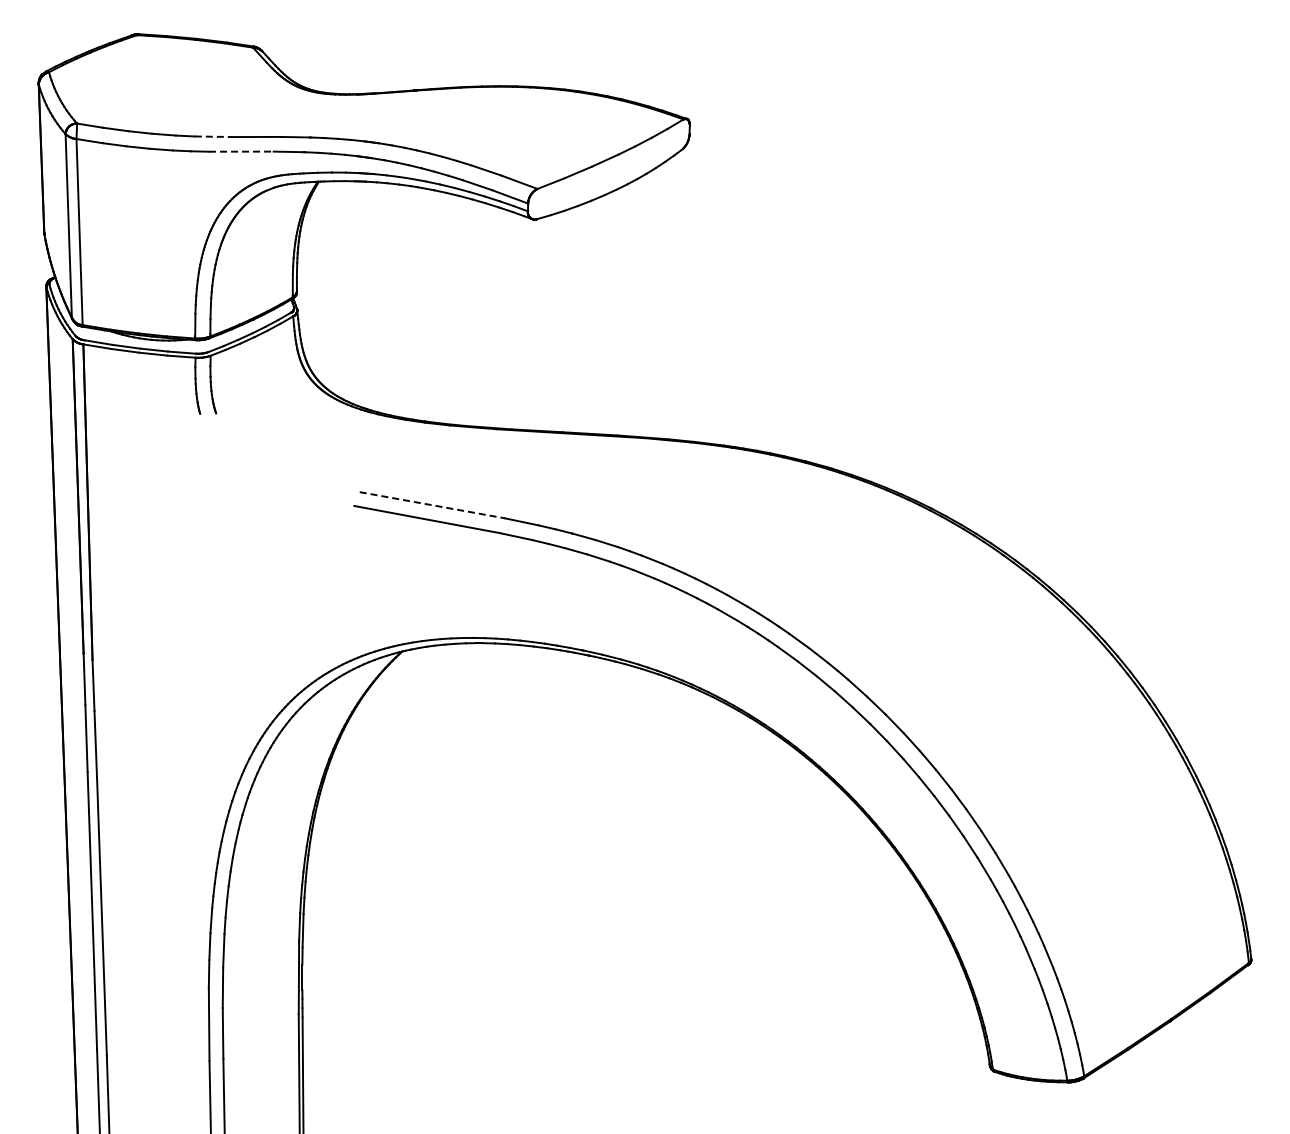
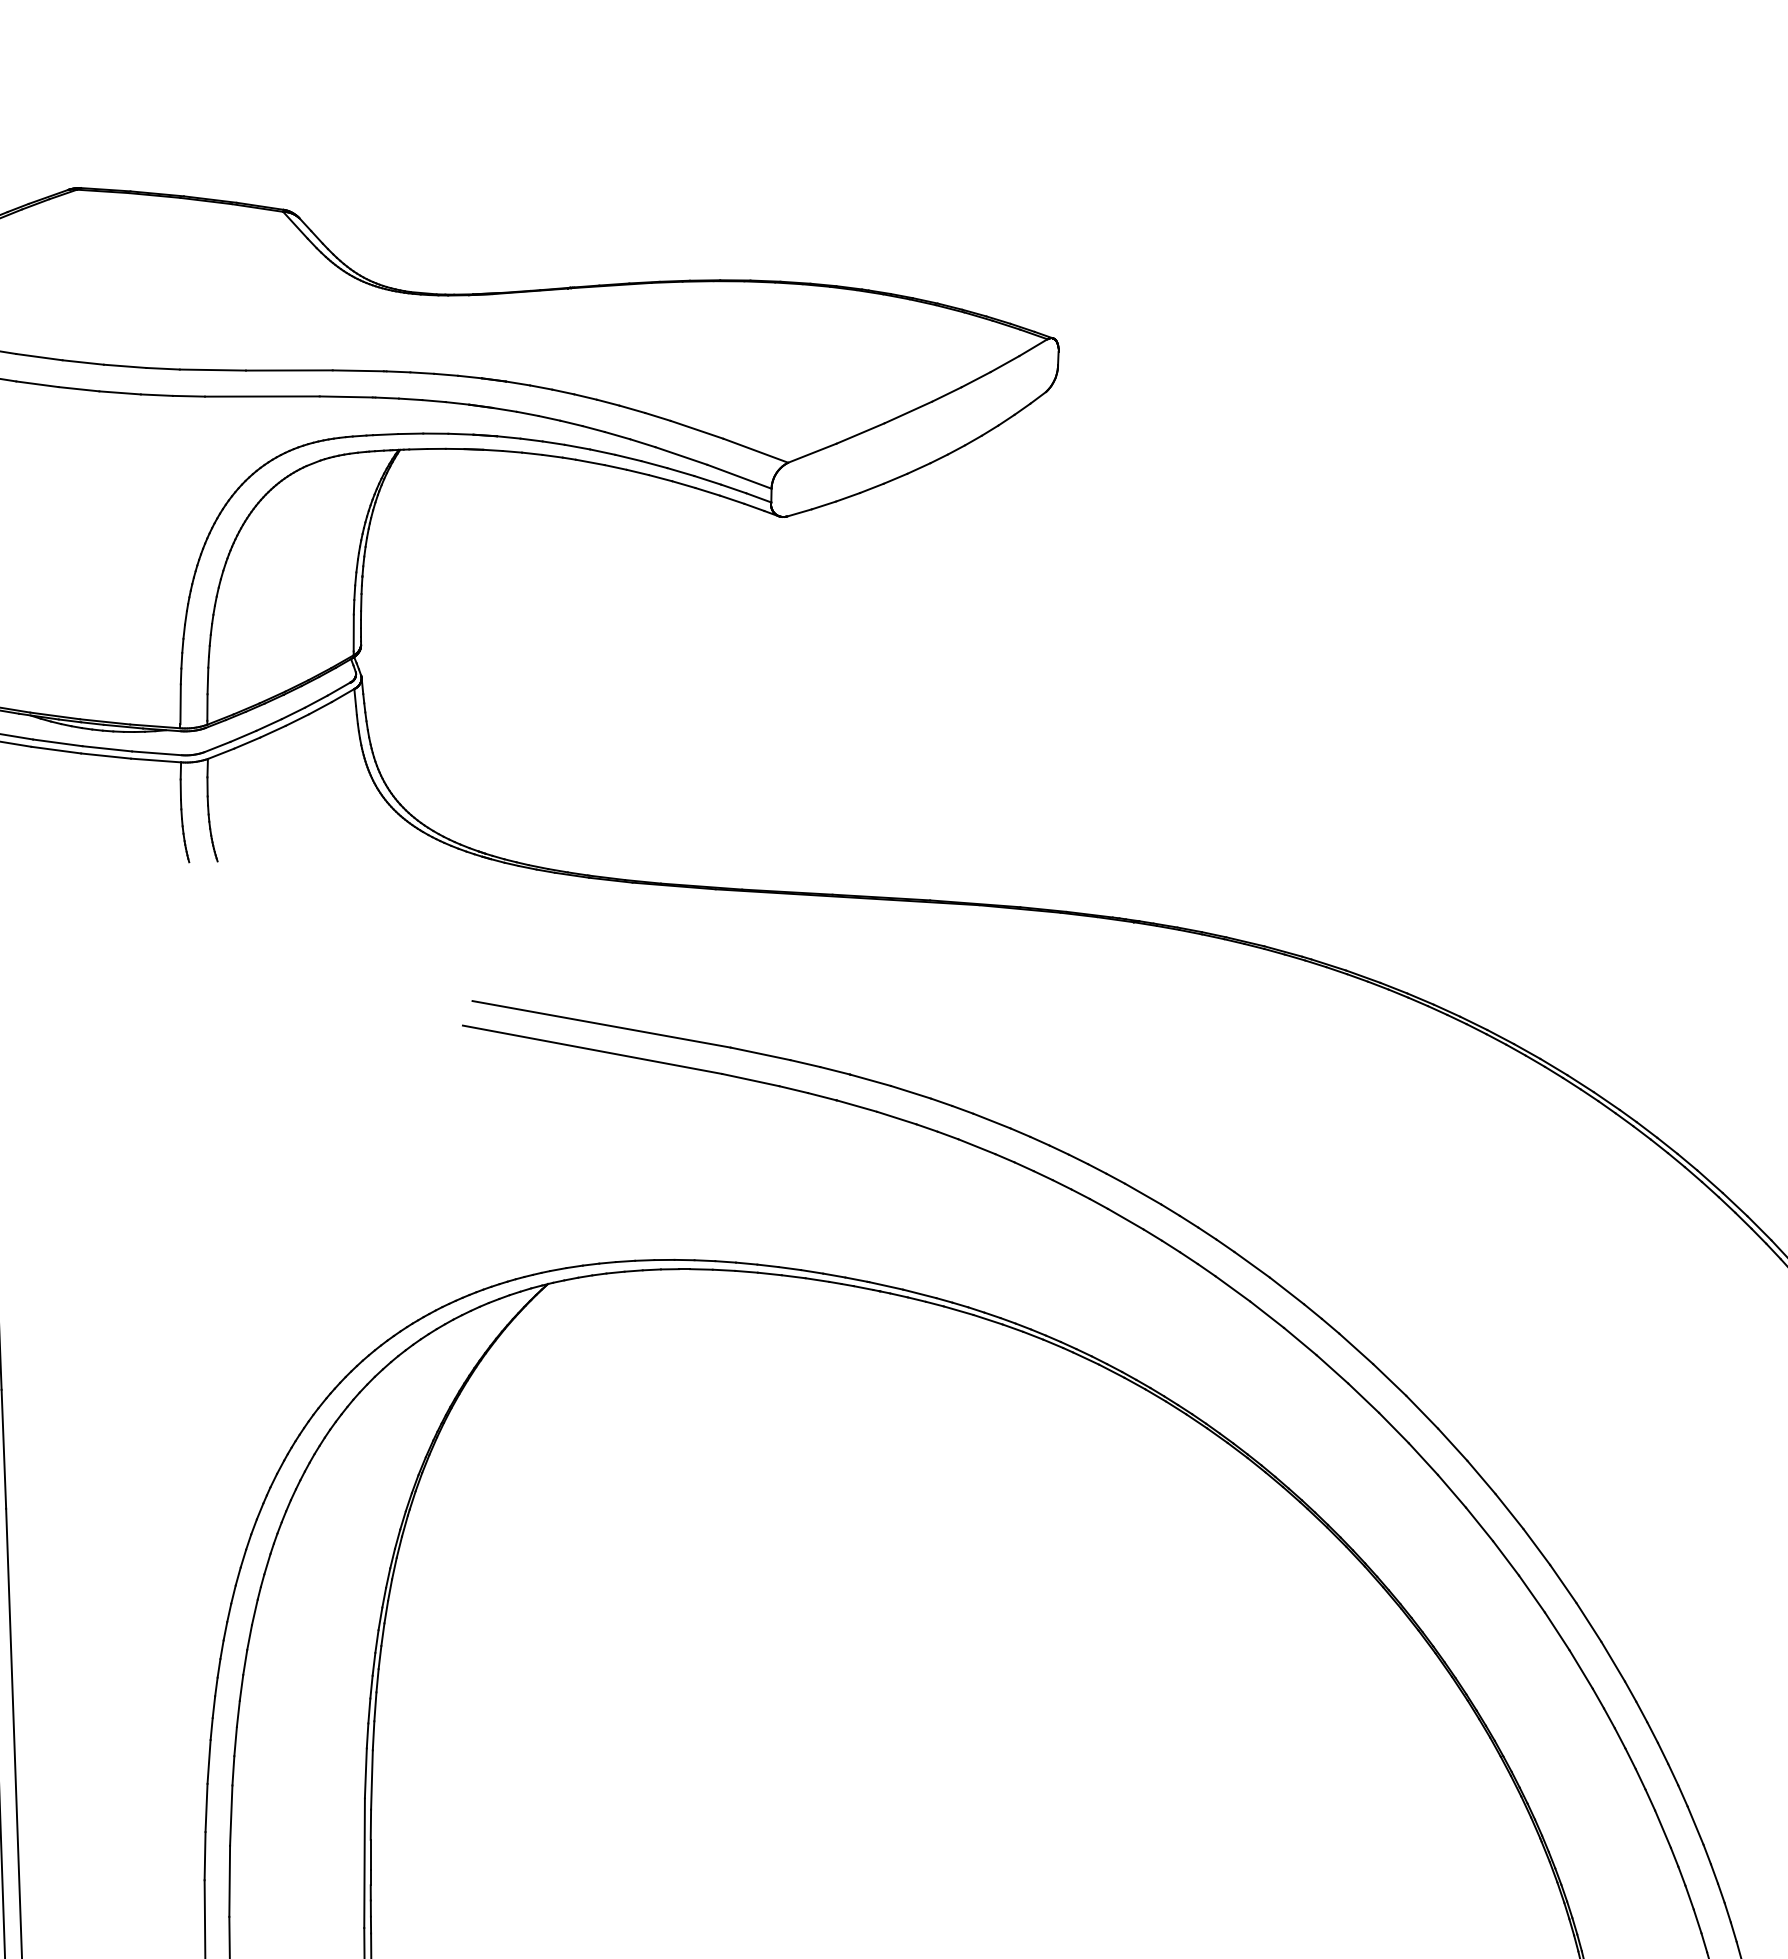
line: (213, 136) -> (212, 369), dashed -> solid
line: (241, 151) -> (262, 396), dashed -> solid
line: (432, 505) -> (601, 1024), dashed -> solid

